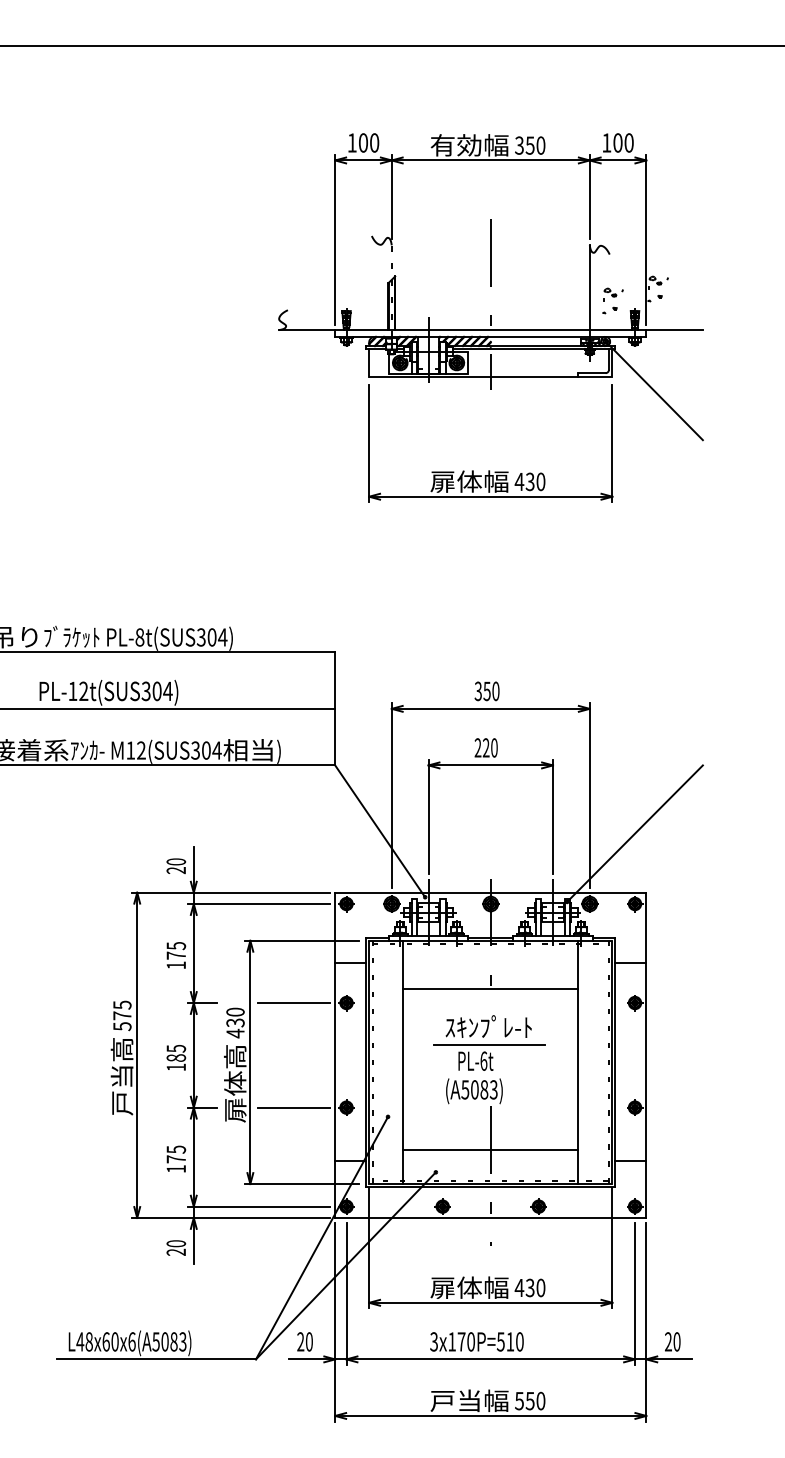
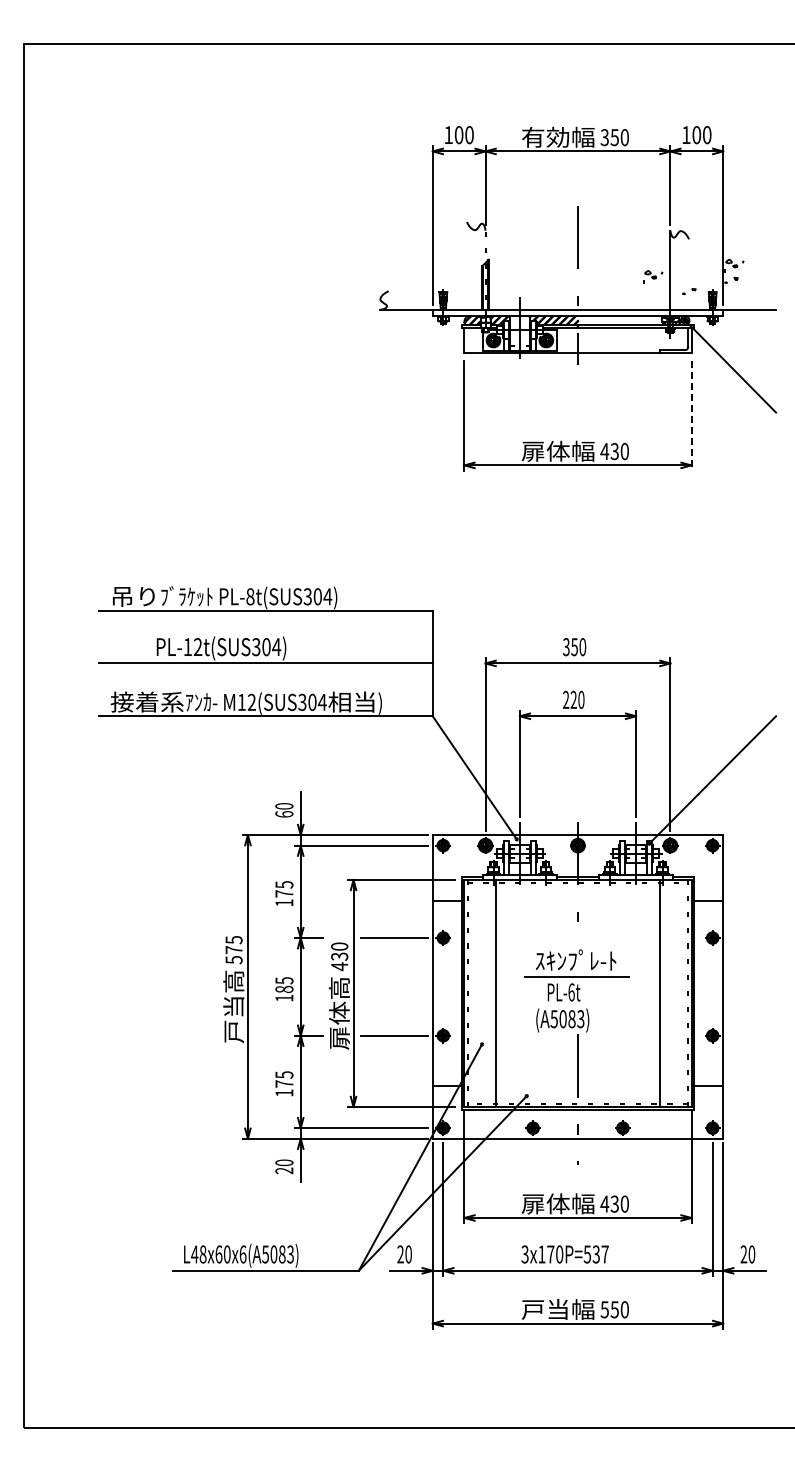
part: (613, 294) -> (653, 276), moved
line: (612, 443) -> (691, 415), solid -> dashed
text: (176, 870) -> (284, 814), 20 -> 60
line: (490, 988) -> (577, 924), removed
line: (490, 1150) -> (577, 1075), removed
text: (514, 1341) -> (600, 1254), 3x170P=510 -> 3x170P=537

